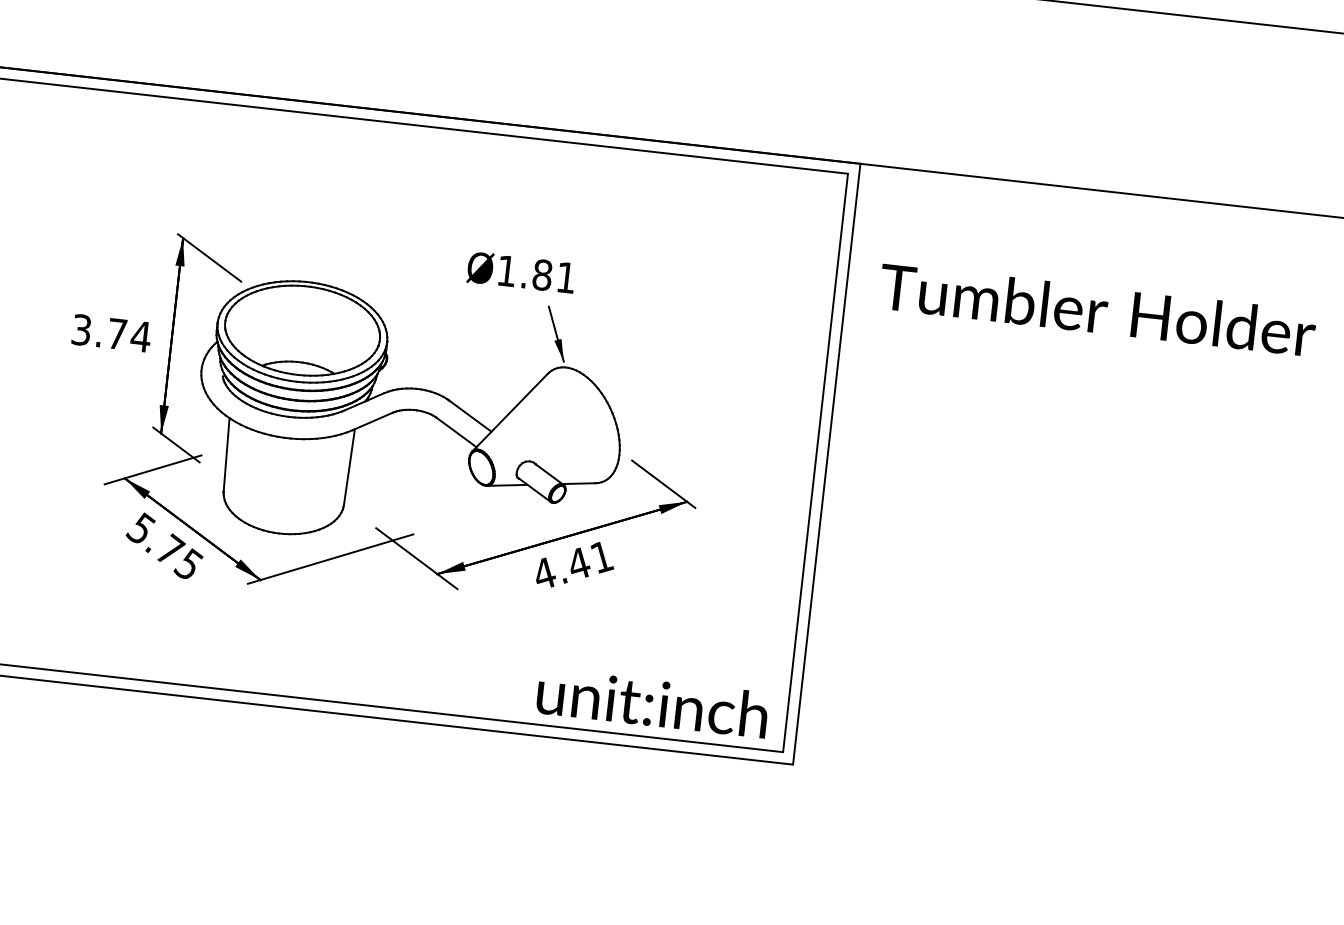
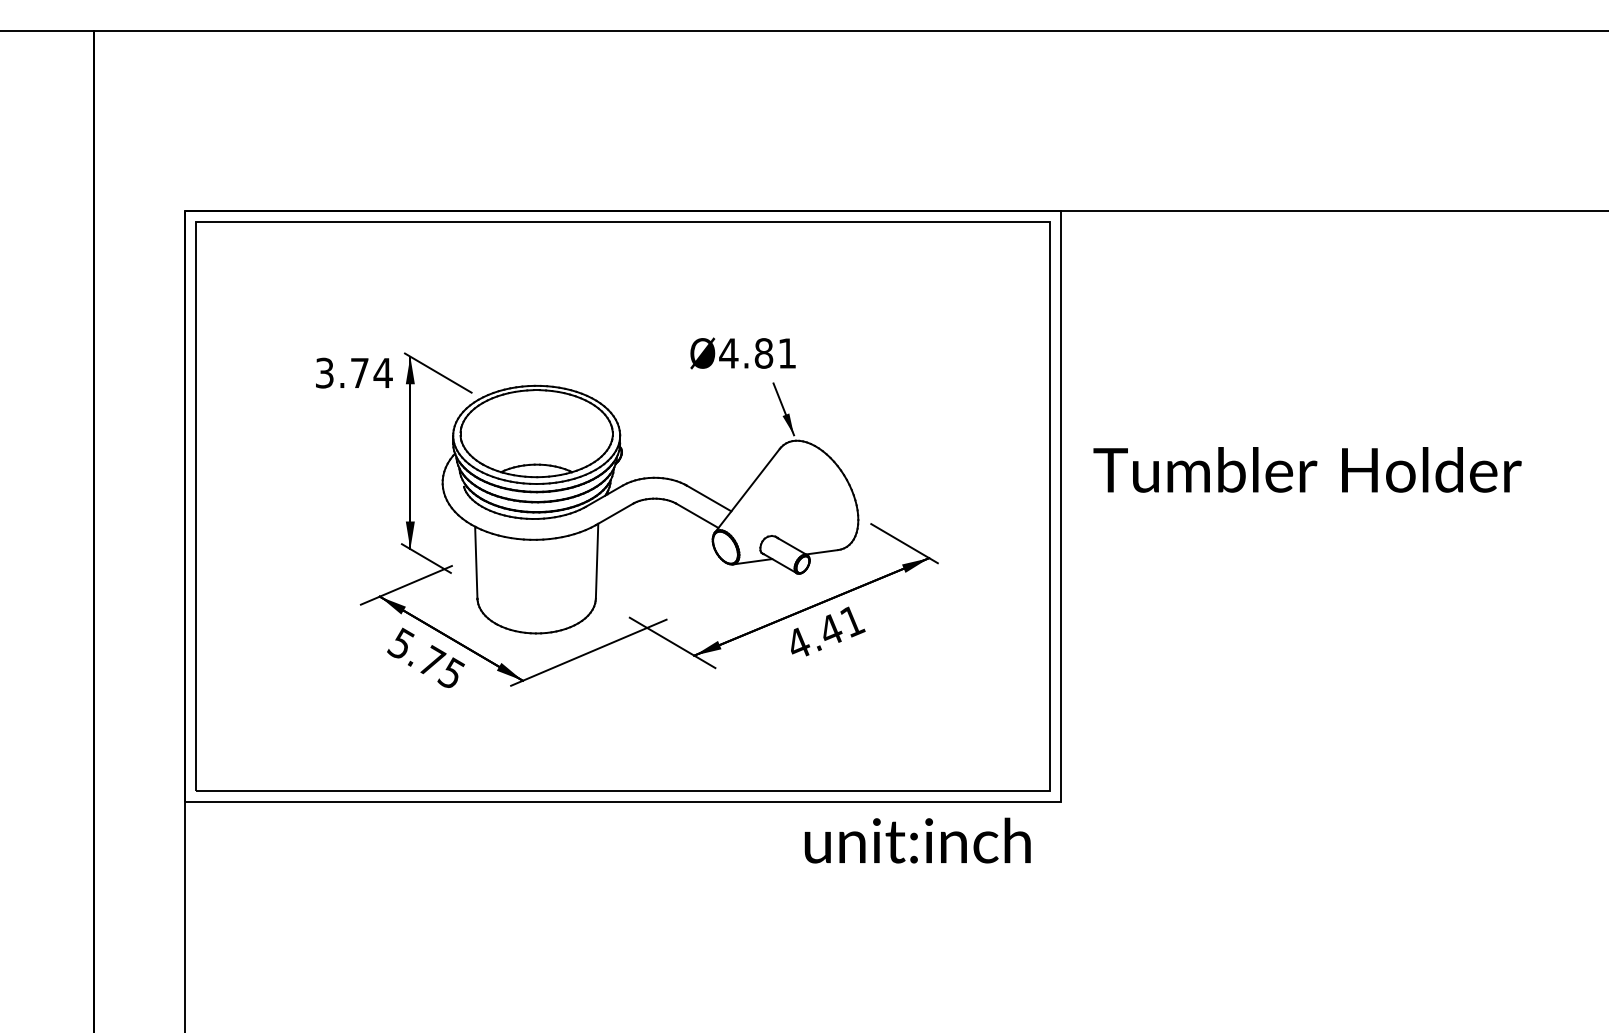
text: (506, 271) -> (728, 353), Ø1.81 -> Ø4.81
text: (1097, 309) -> (1307, 469), moved
text: (111, 332) -> (354, 372), moved
text: (652, 702) -> (917, 840), moved

